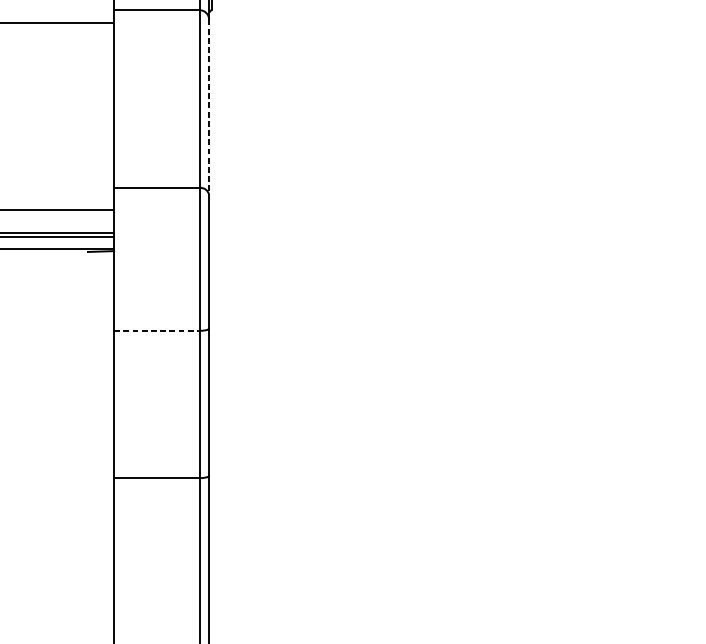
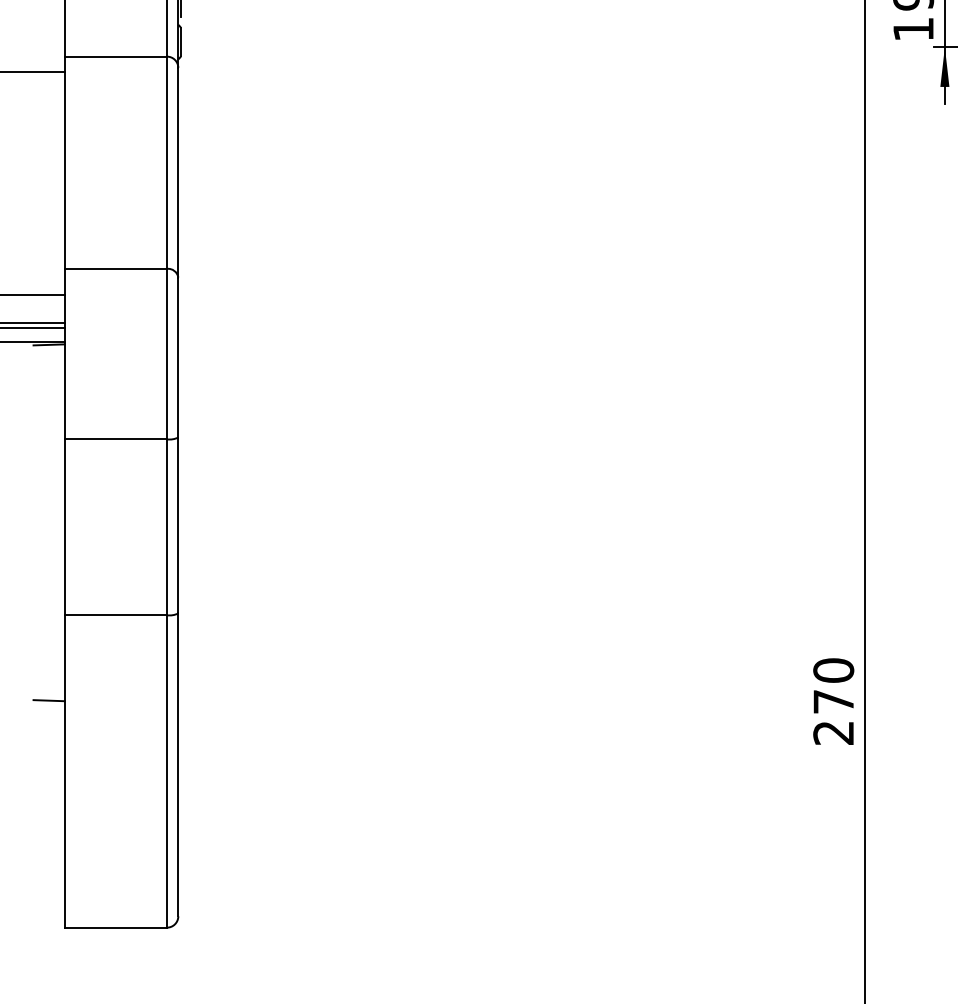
line: (209, 107) -> (178, 172), dashed -> solid
line: (157, 330) -> (116, 439), dashed -> solid
line: (100, 549) -> (48, 700), added

